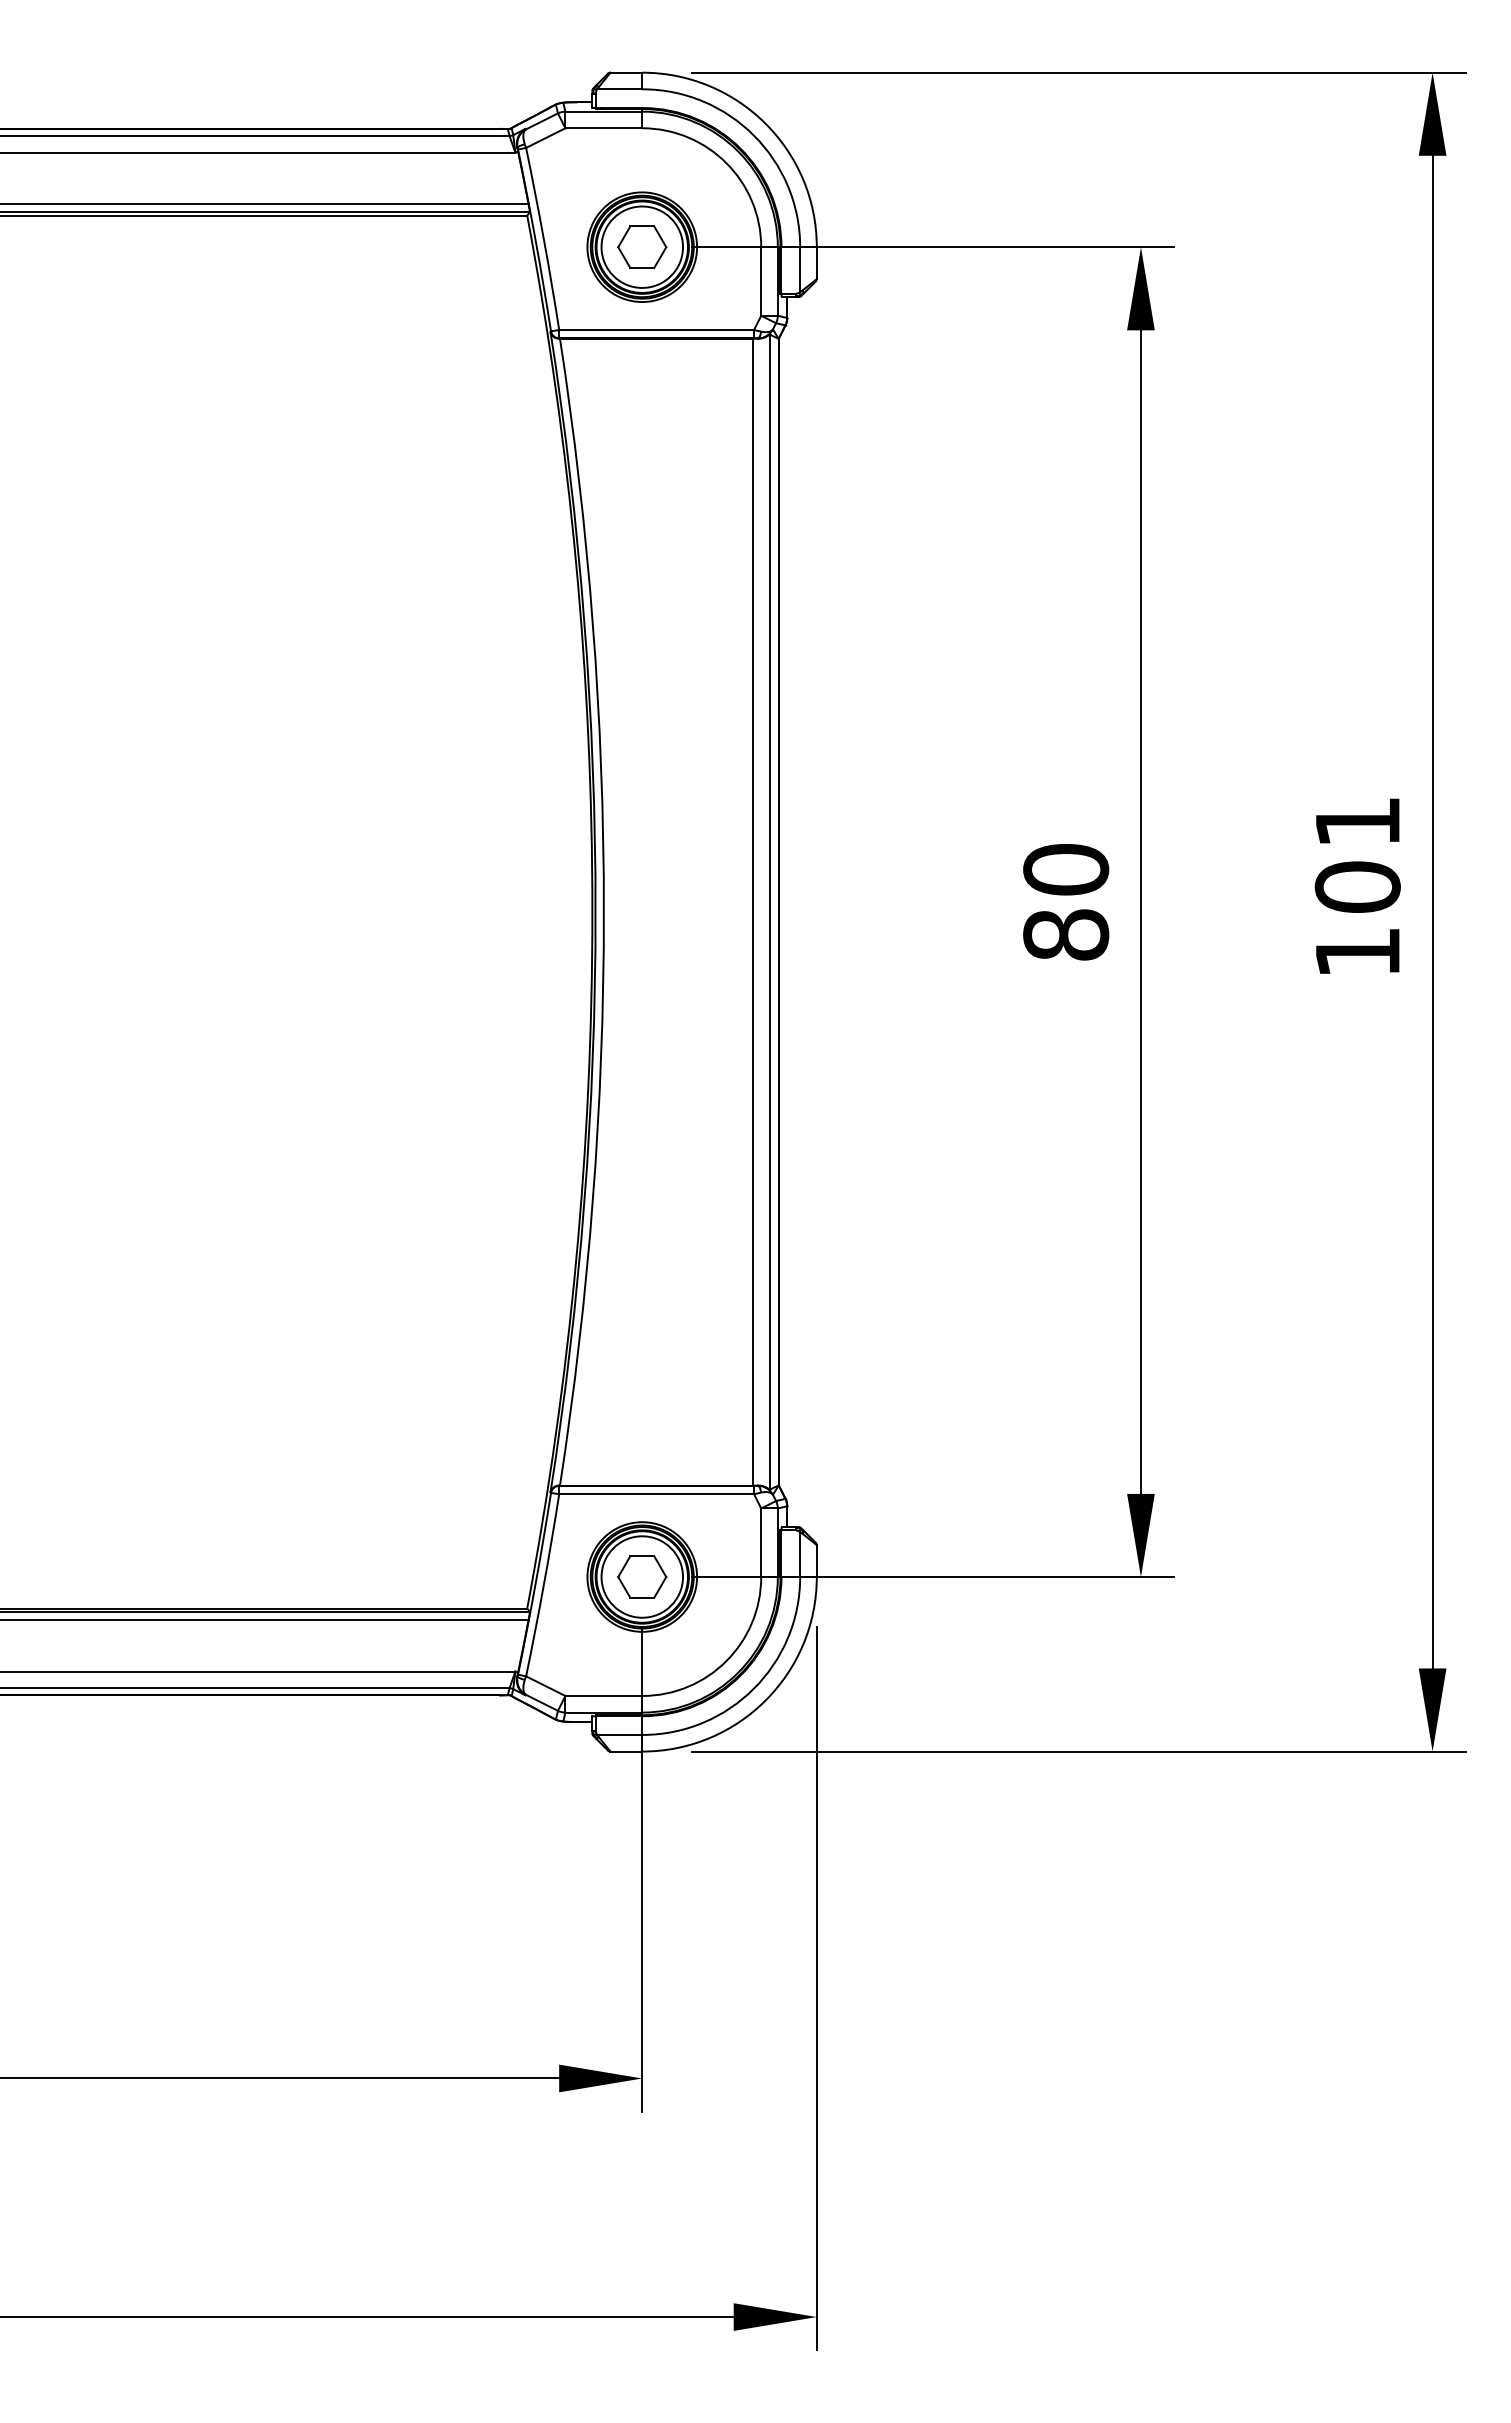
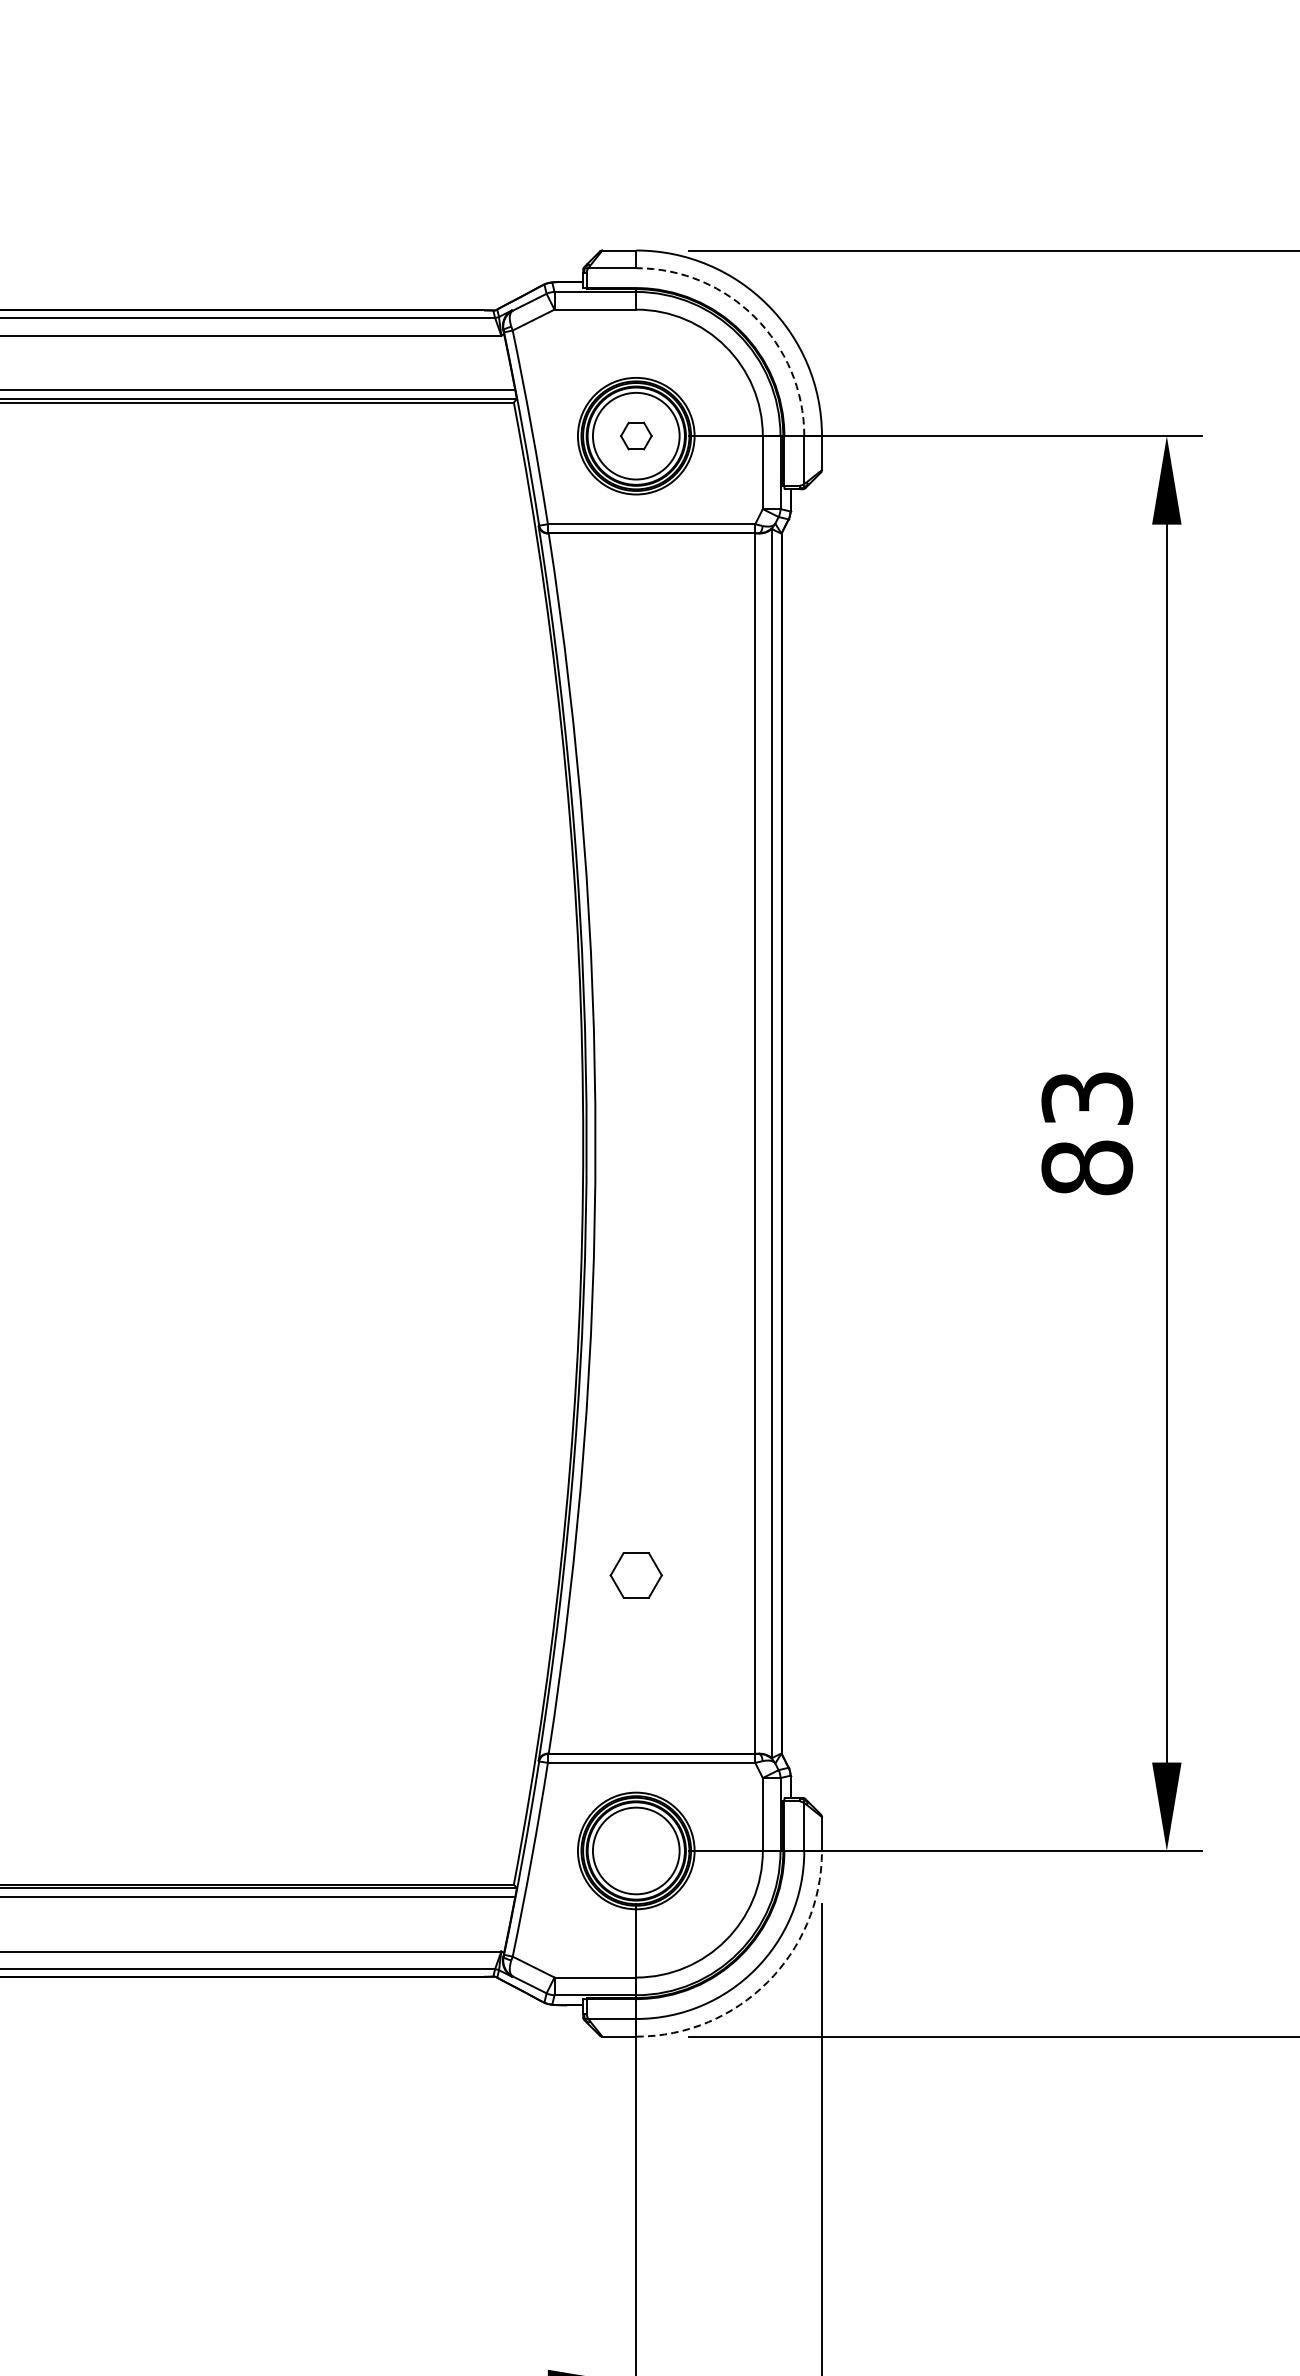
arc: (753, 135) -> (754, 317), solid -> dashed
part: (642, 246) -> (636, 435), size x0.6
text: (1066, 869) -> (1087, 1098), 80 -> 83
part: (642, 1576) -> (636, 1574), moved
arc: (765, 1700) -> (767, 1982), solid -> dashed

